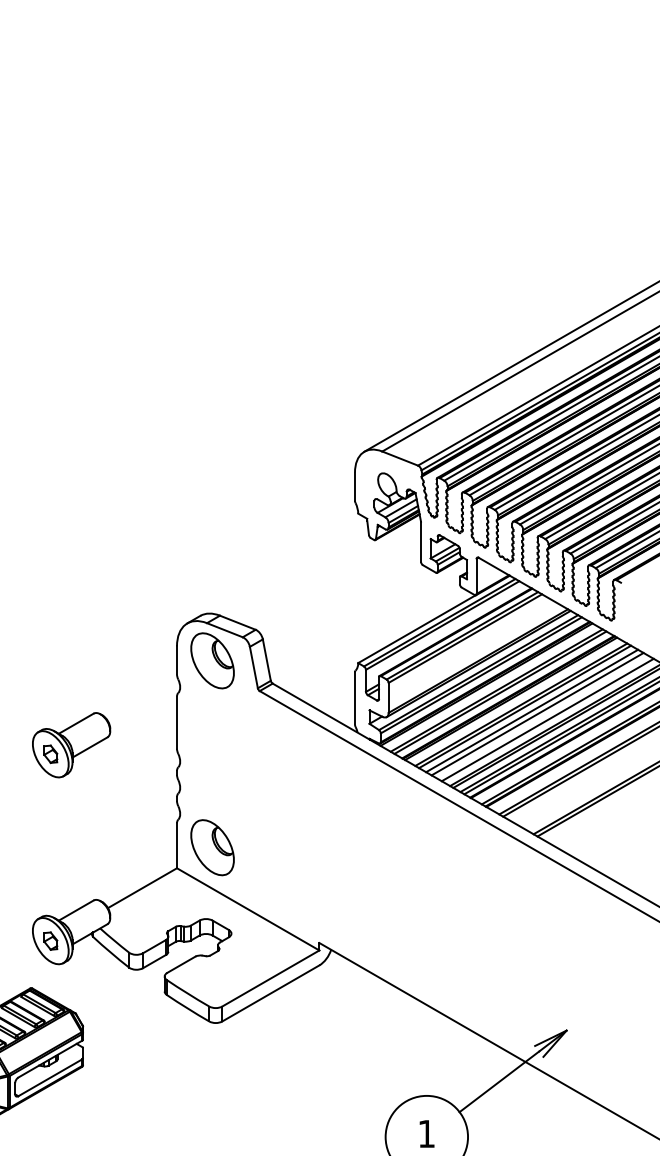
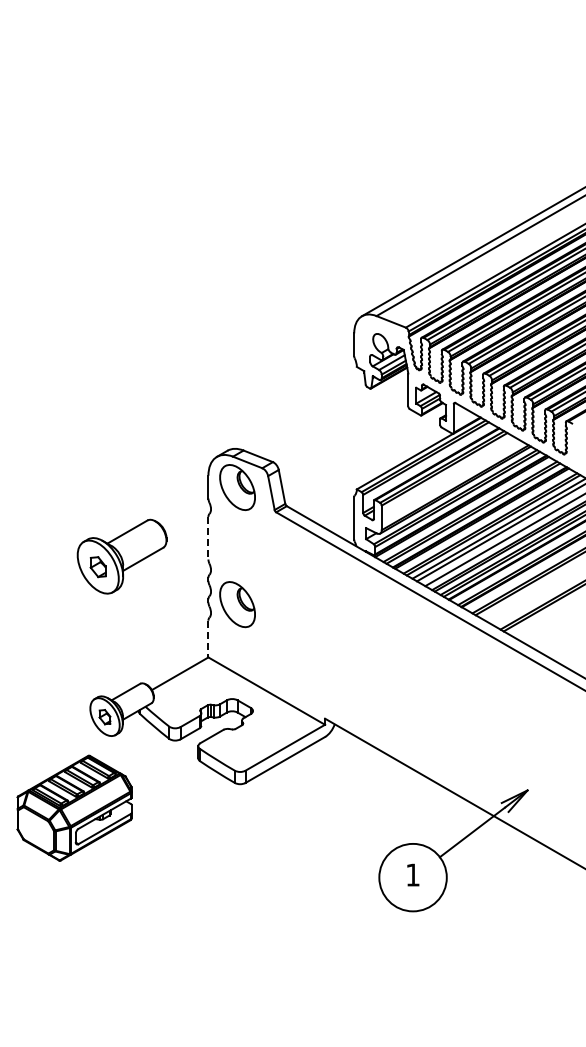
line: (177, 723) -> (208, 538), solid -> dashed
part: (70, 745) -> (121, 556), size x1.4
line: (177, 846) -> (208, 639), solid -> dashed
part: (212, 847) -> (237, 604), moved

